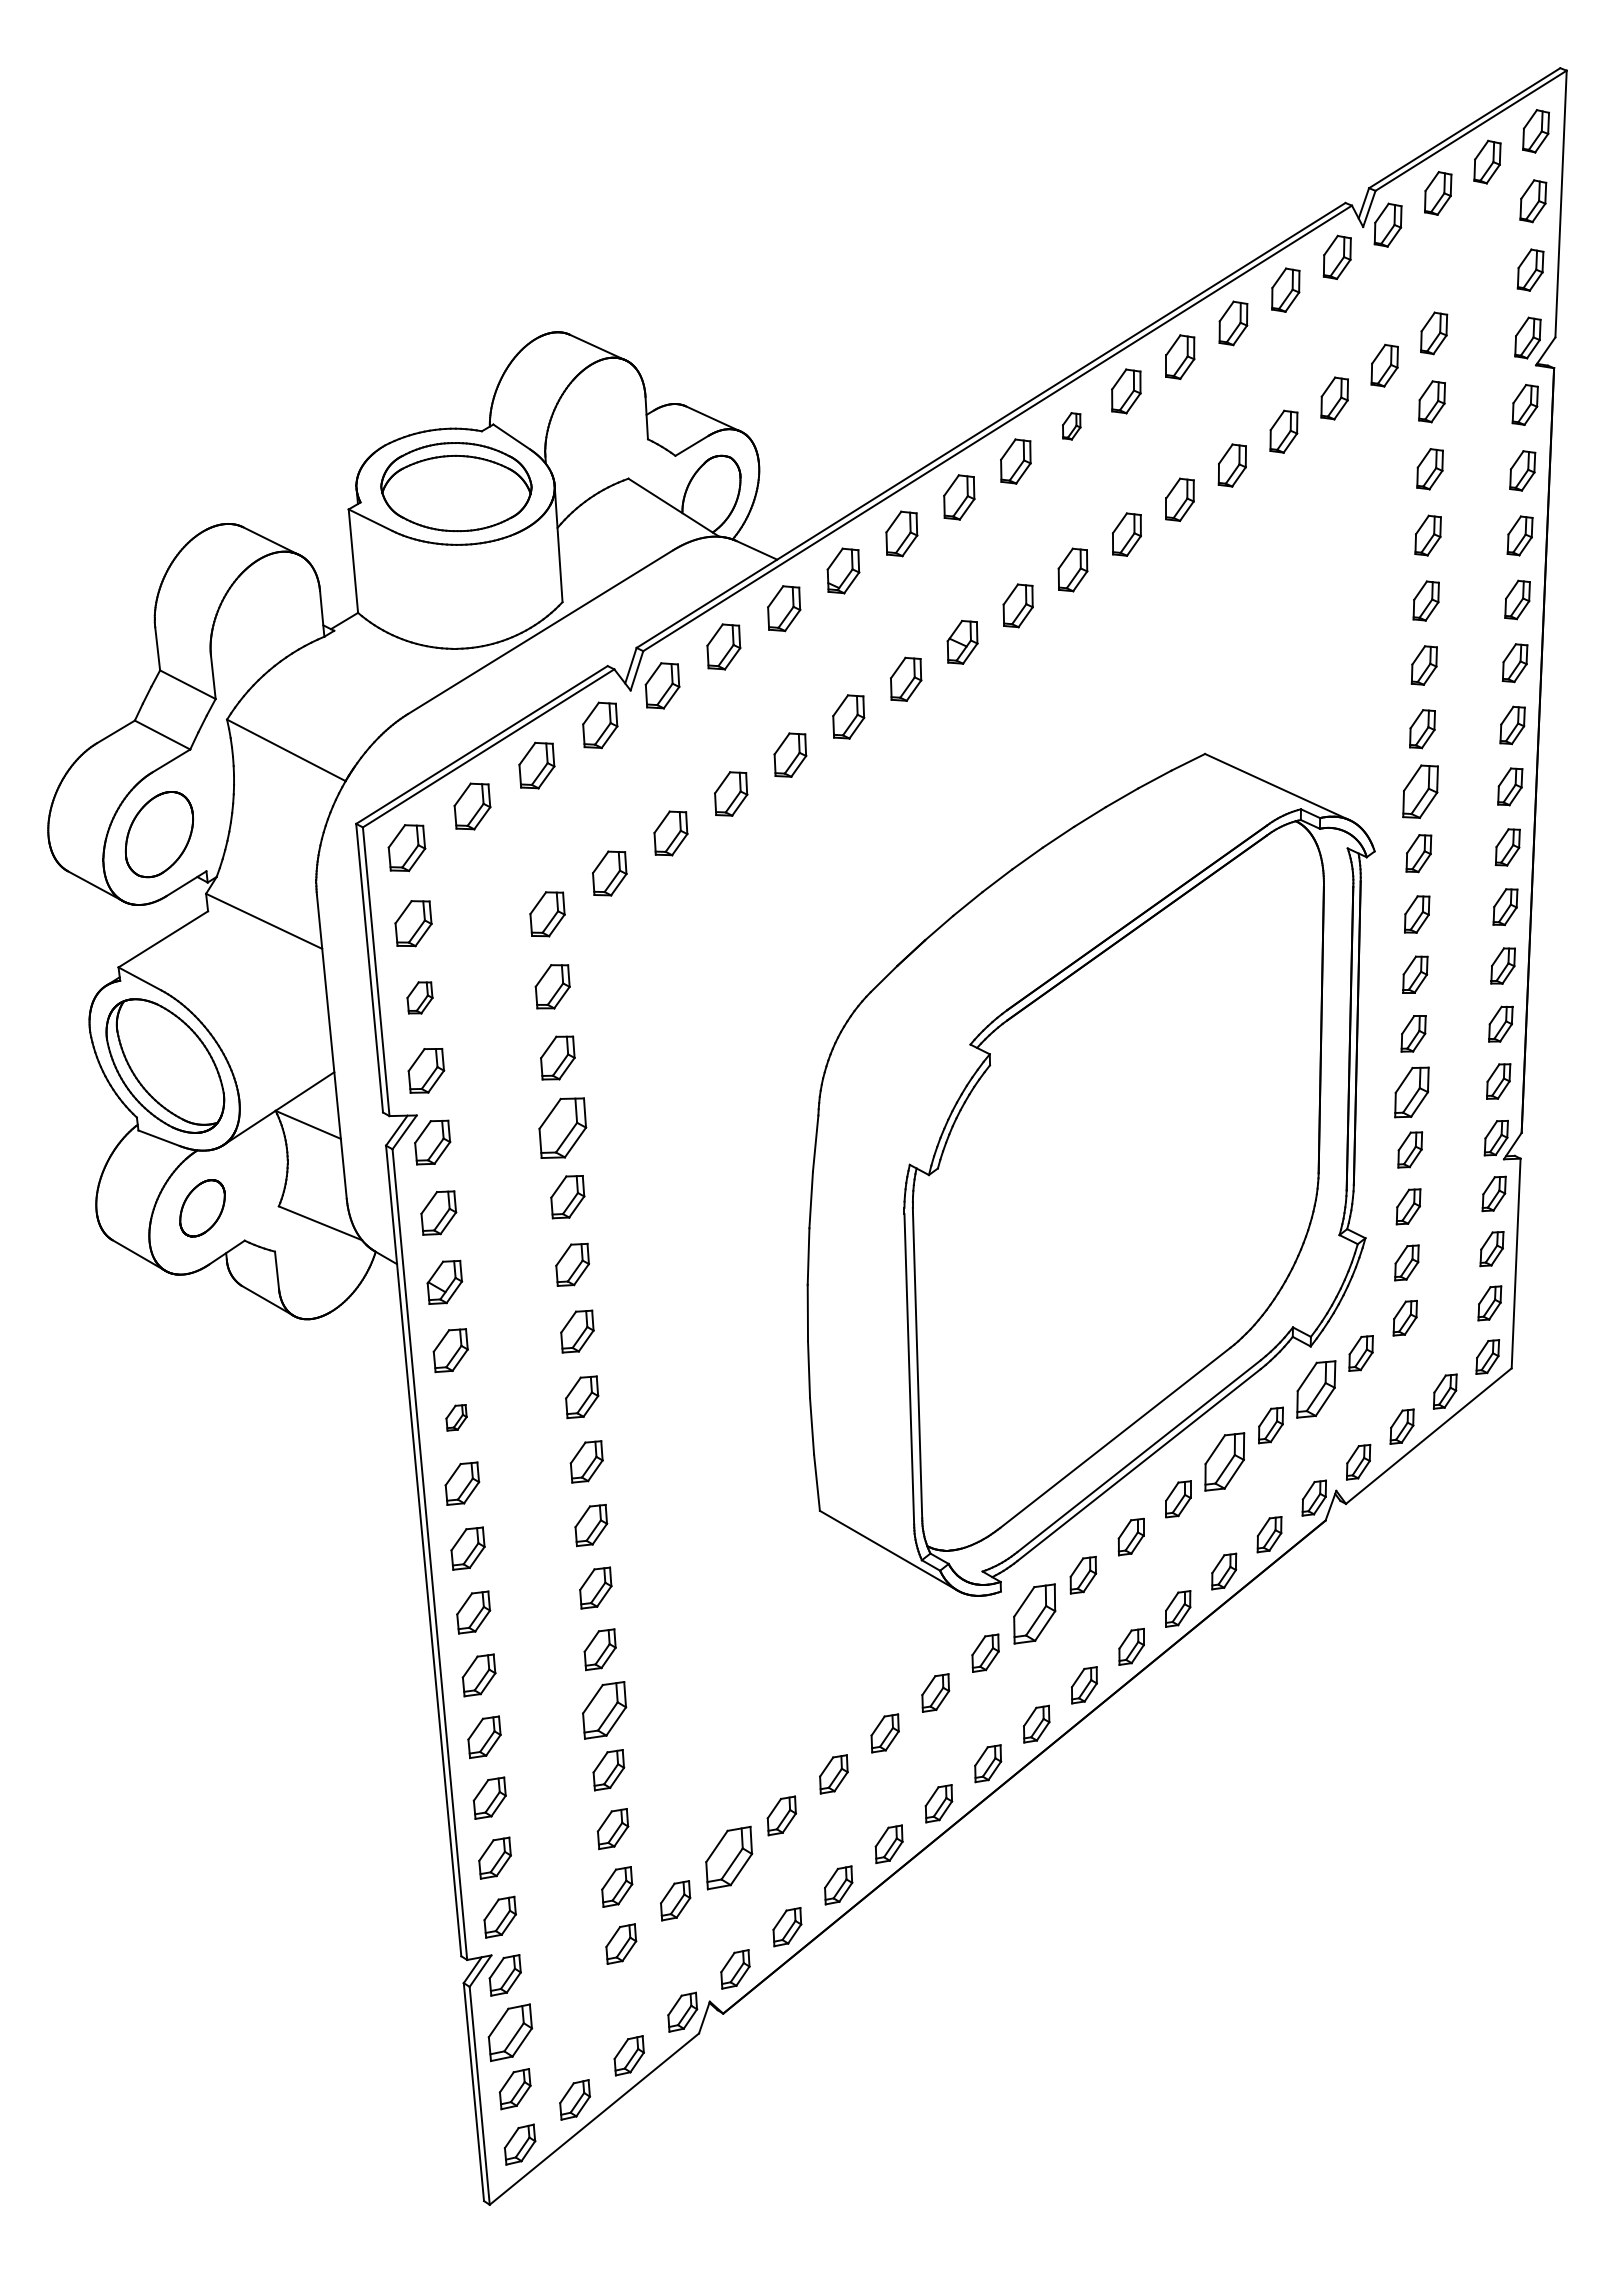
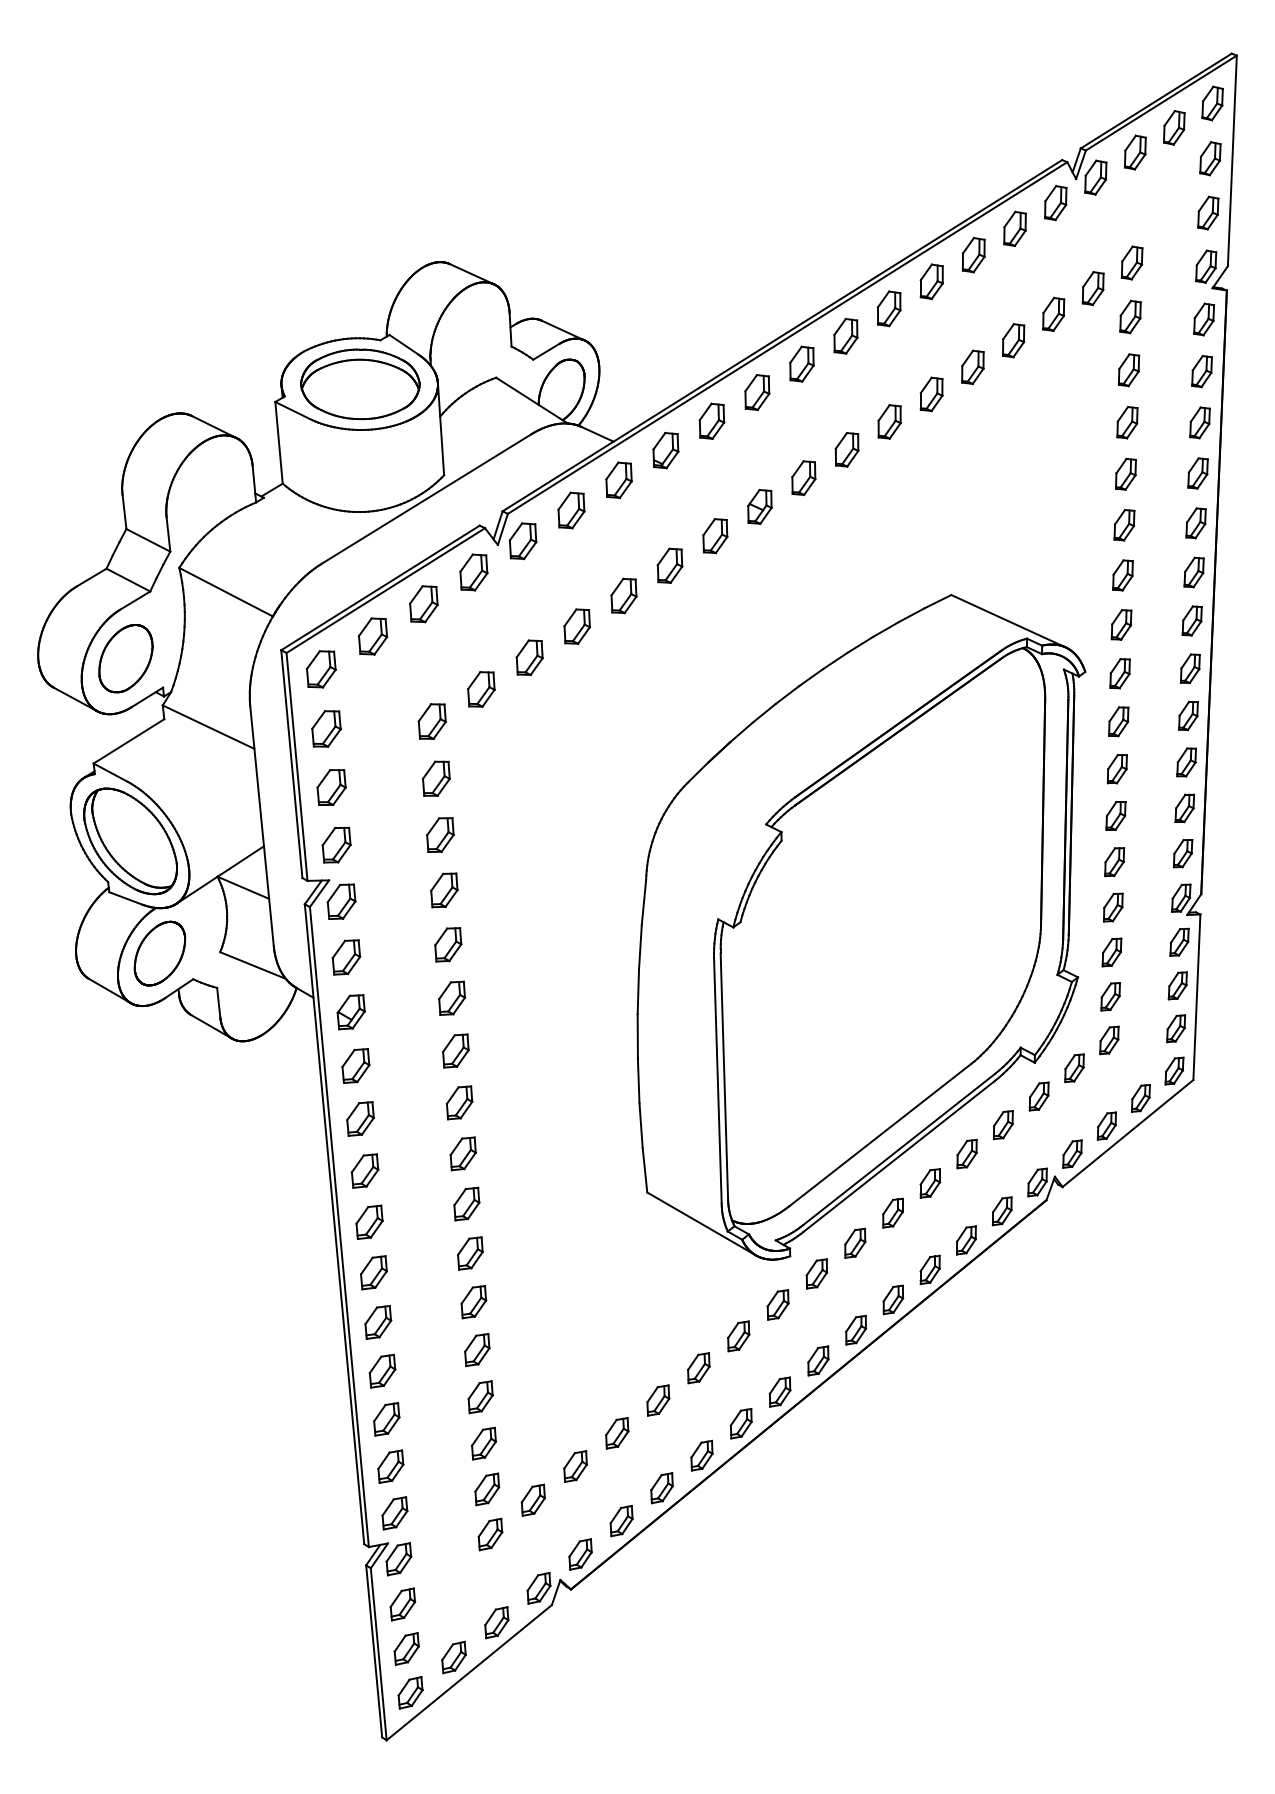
part: (1071, 426) -> (845, 336), size x1.67
part: (1420, 791) -> (1121, 624), size x0.71
part: (419, 997) -> (331, 787), size x1.43
part: (1411, 1091) -> (1114, 861), size x0.71
part: (562, 1127) -> (444, 889), size x0.71
part: (202, 1208) -> (159, 953), size x1.43
part: (1316, 1388) -> (1039, 1095), size x0.62
part: (456, 1417) -> (360, 1118), size x1.67
part: (1225, 1462) -> (967, 1154), size x0.62
part: (1034, 1613) -> (816, 1273), size x0.62
part: (604, 1710) -> (477, 1350), size x0.71
part: (728, 1857) -> (575, 1466), size x0.62
part: (509, 2032) -> (402, 1604), size x0.71

